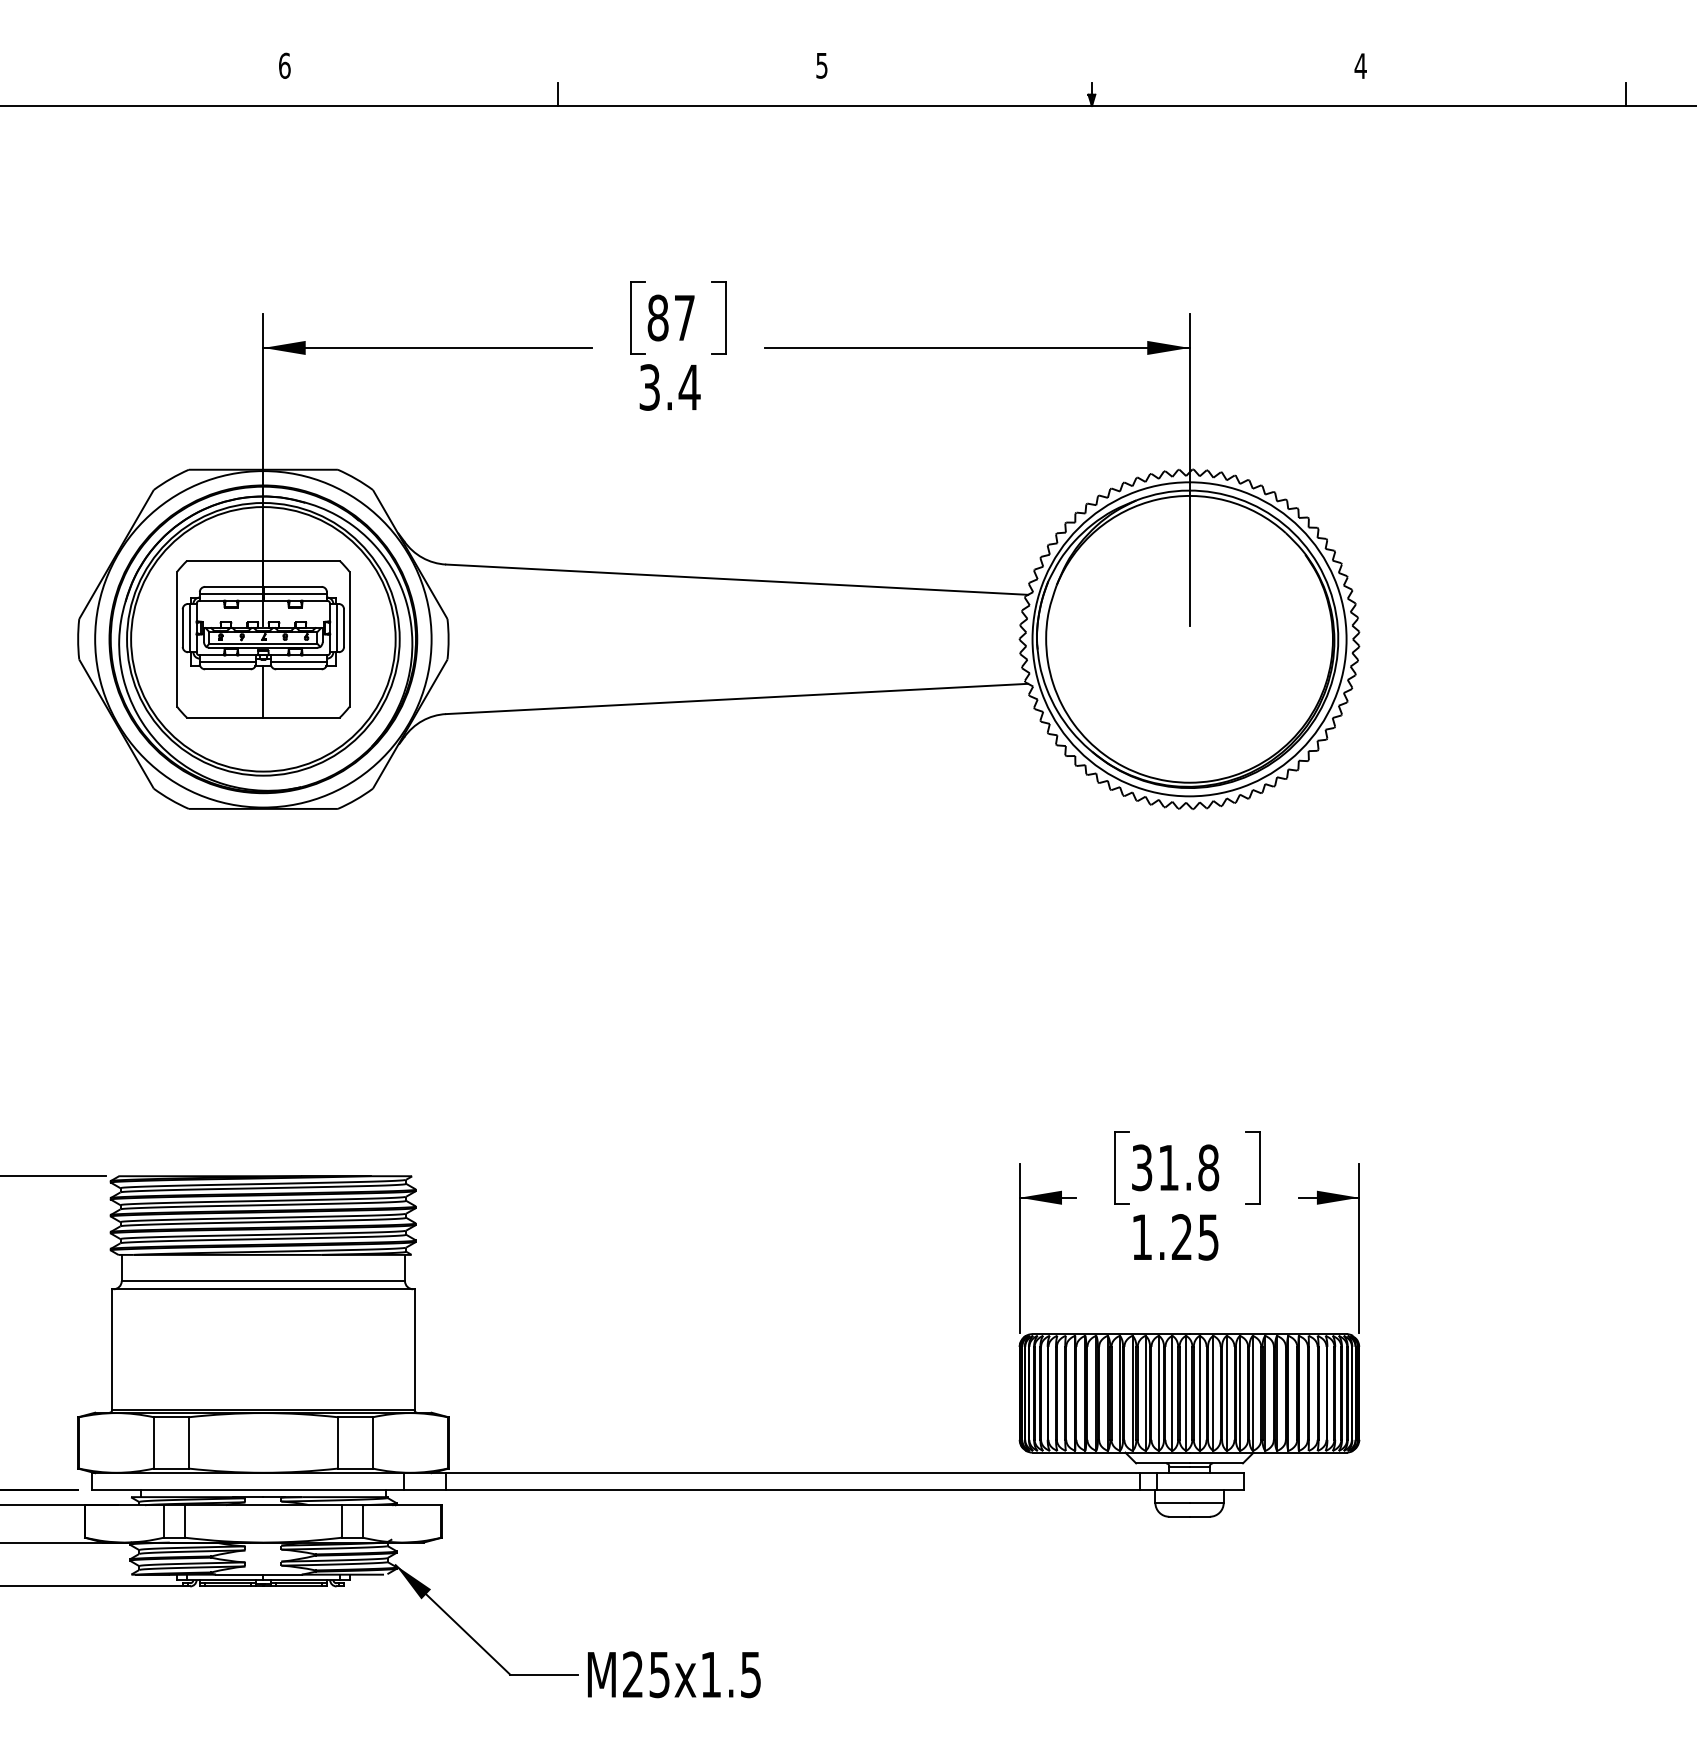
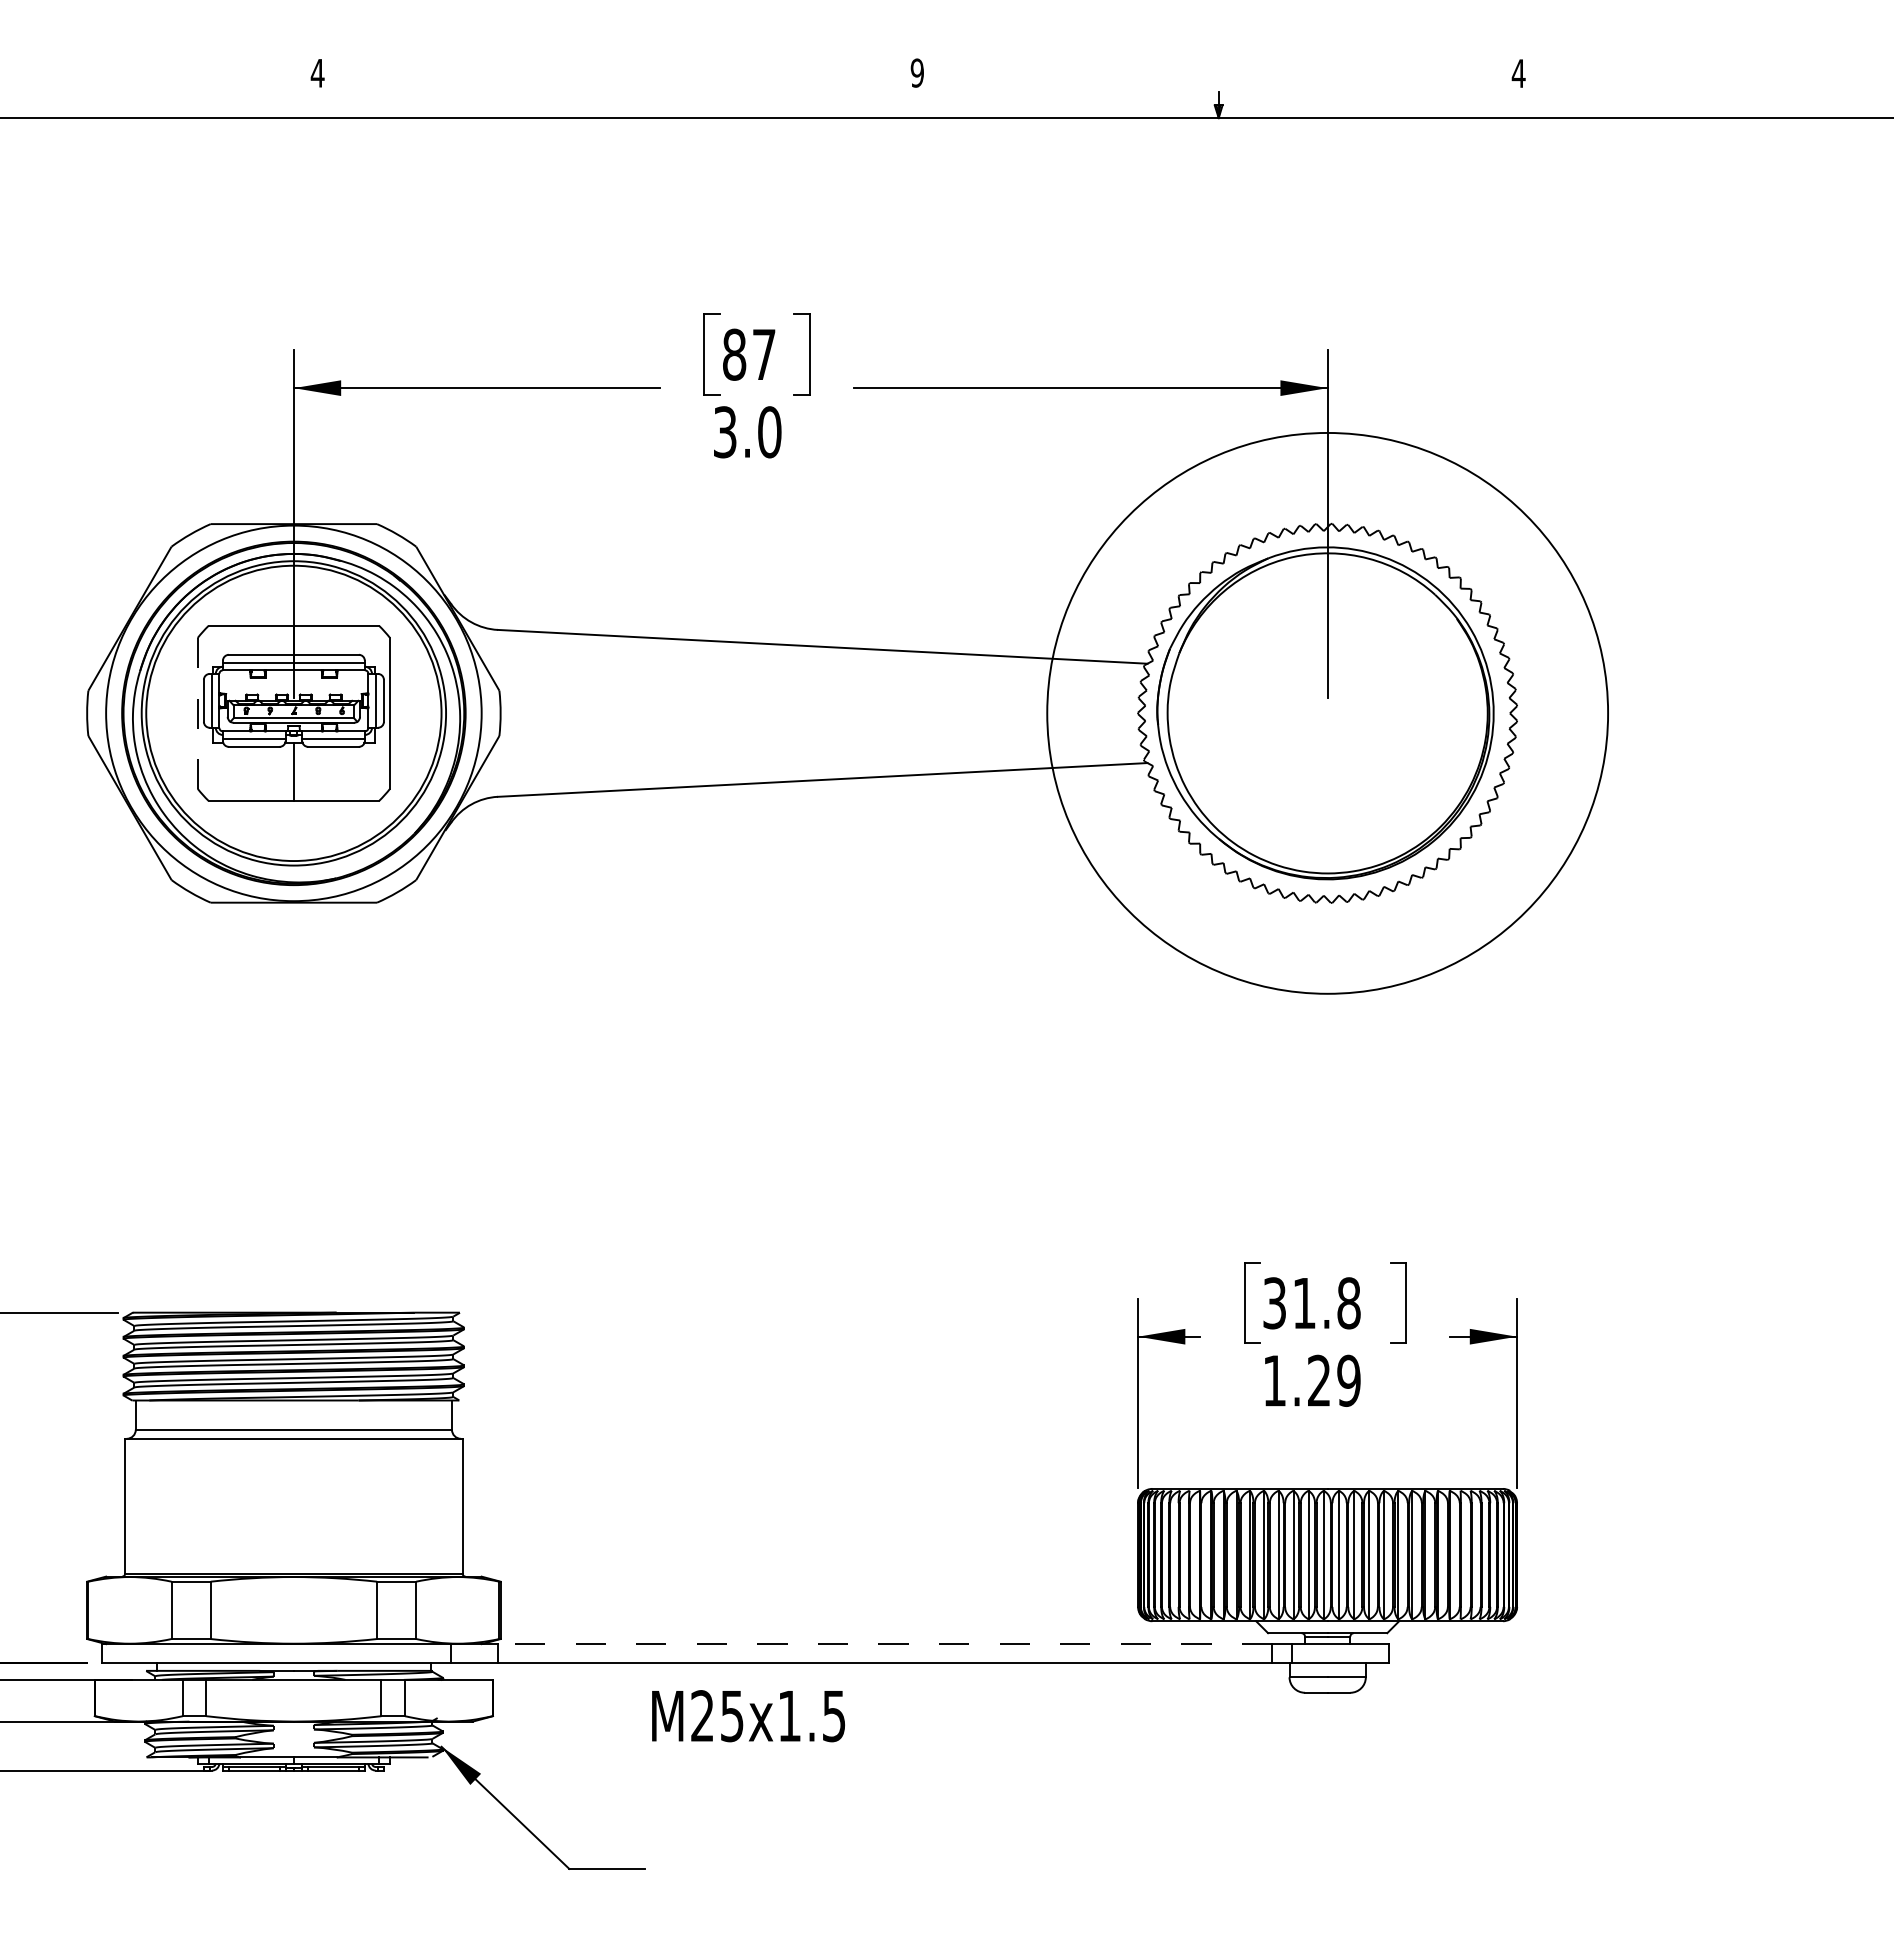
text: (284, 65) -> (317, 72), 6 -> 4
text: (821, 65) -> (916, 72), 5 -> 9
line: (557, 94) -> (622, 105), removed
line: (1626, 94) -> (1815, 105), removed
text: (689, 387) -> (769, 432), 3.4 -> 3.0
line: (177, 639) -> (197, 713), solid -> dashed
circle: (1189, 639) -> (1327, 713), size x1.6
text: (1208, 1236) -> (1348, 1380), 1.25 -> 1.29
line: (792, 1473) -> (884, 1644), solid -> dashed
text: (674, 1675) -> (748, 1716), moved

